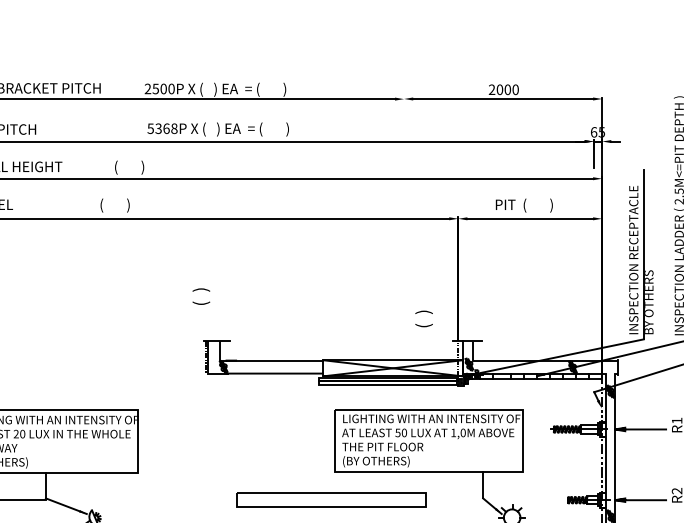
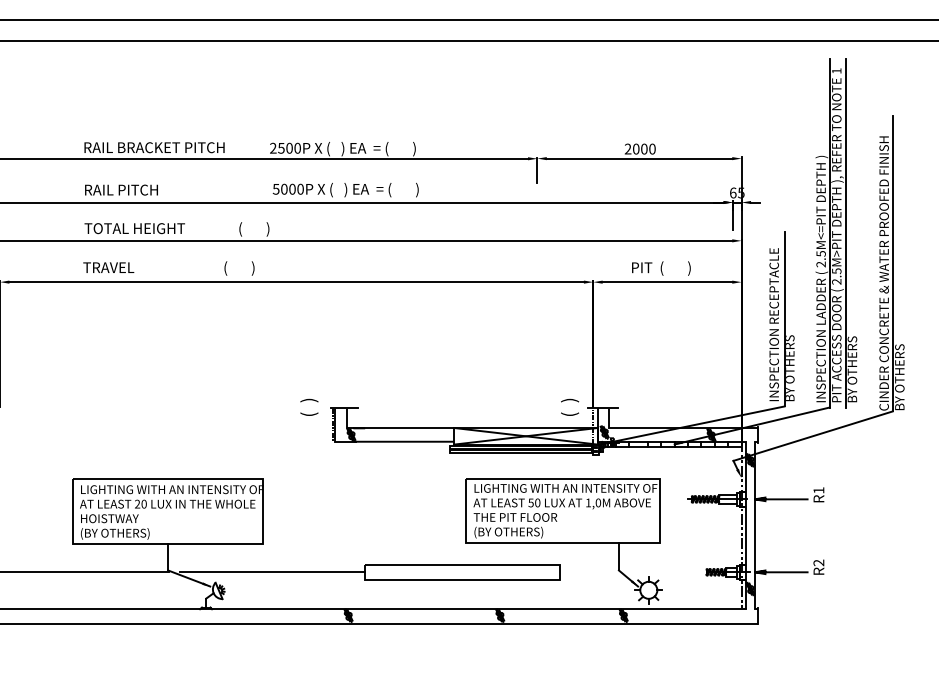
line: (404, 110) -> (537, 170), added
text: (166, 127) -> (292, 188), 5368P -> 5000P
text: (201, 295) -> (309, 406), moved
text: (424, 318) -> (570, 406), moved
line: (147, 500) -> (272, 572), added

